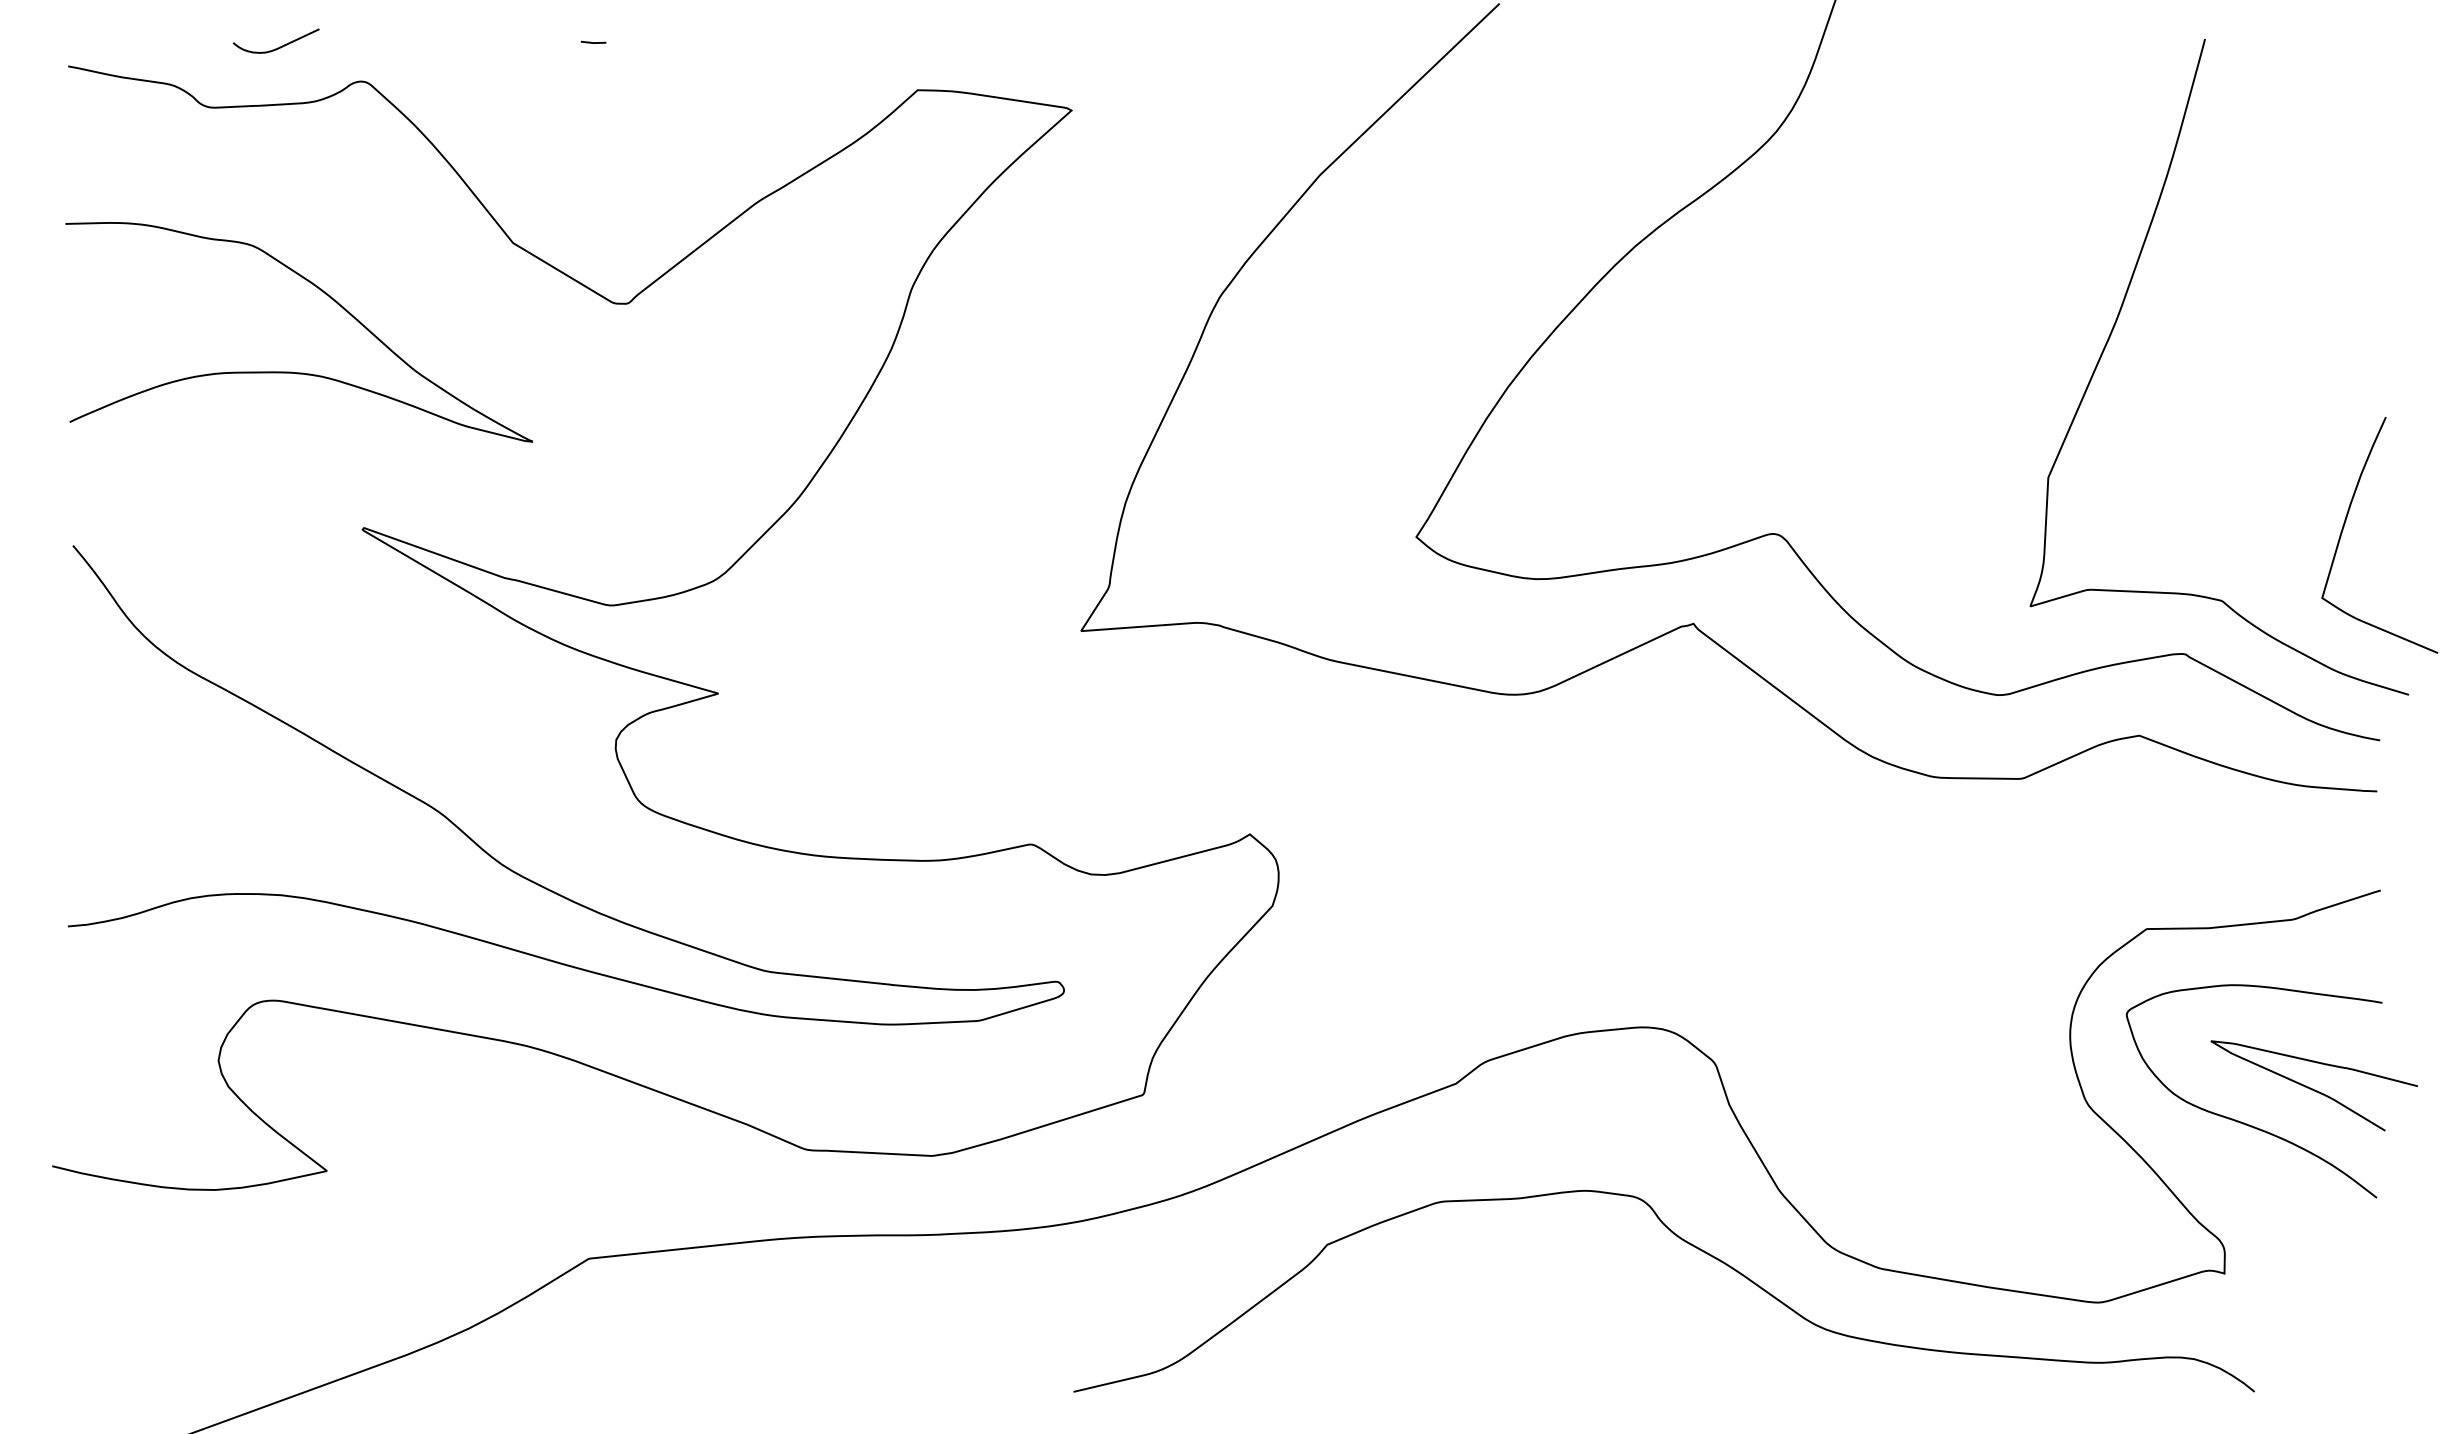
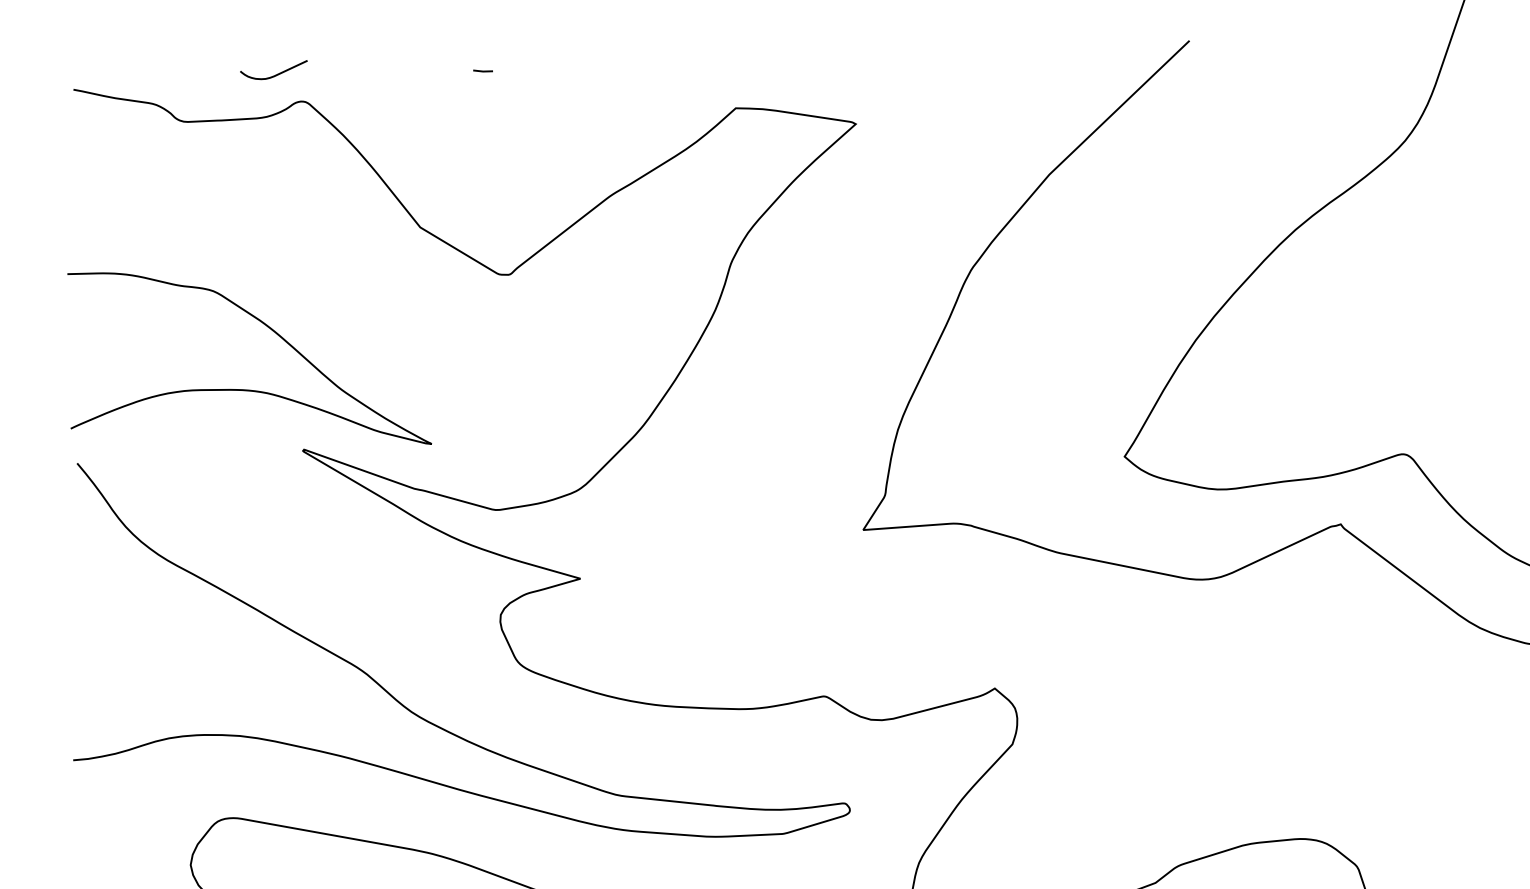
curve: (279, 46) -> (276, 74), moved
curve: (291, 371) -> (243, 389), moved

